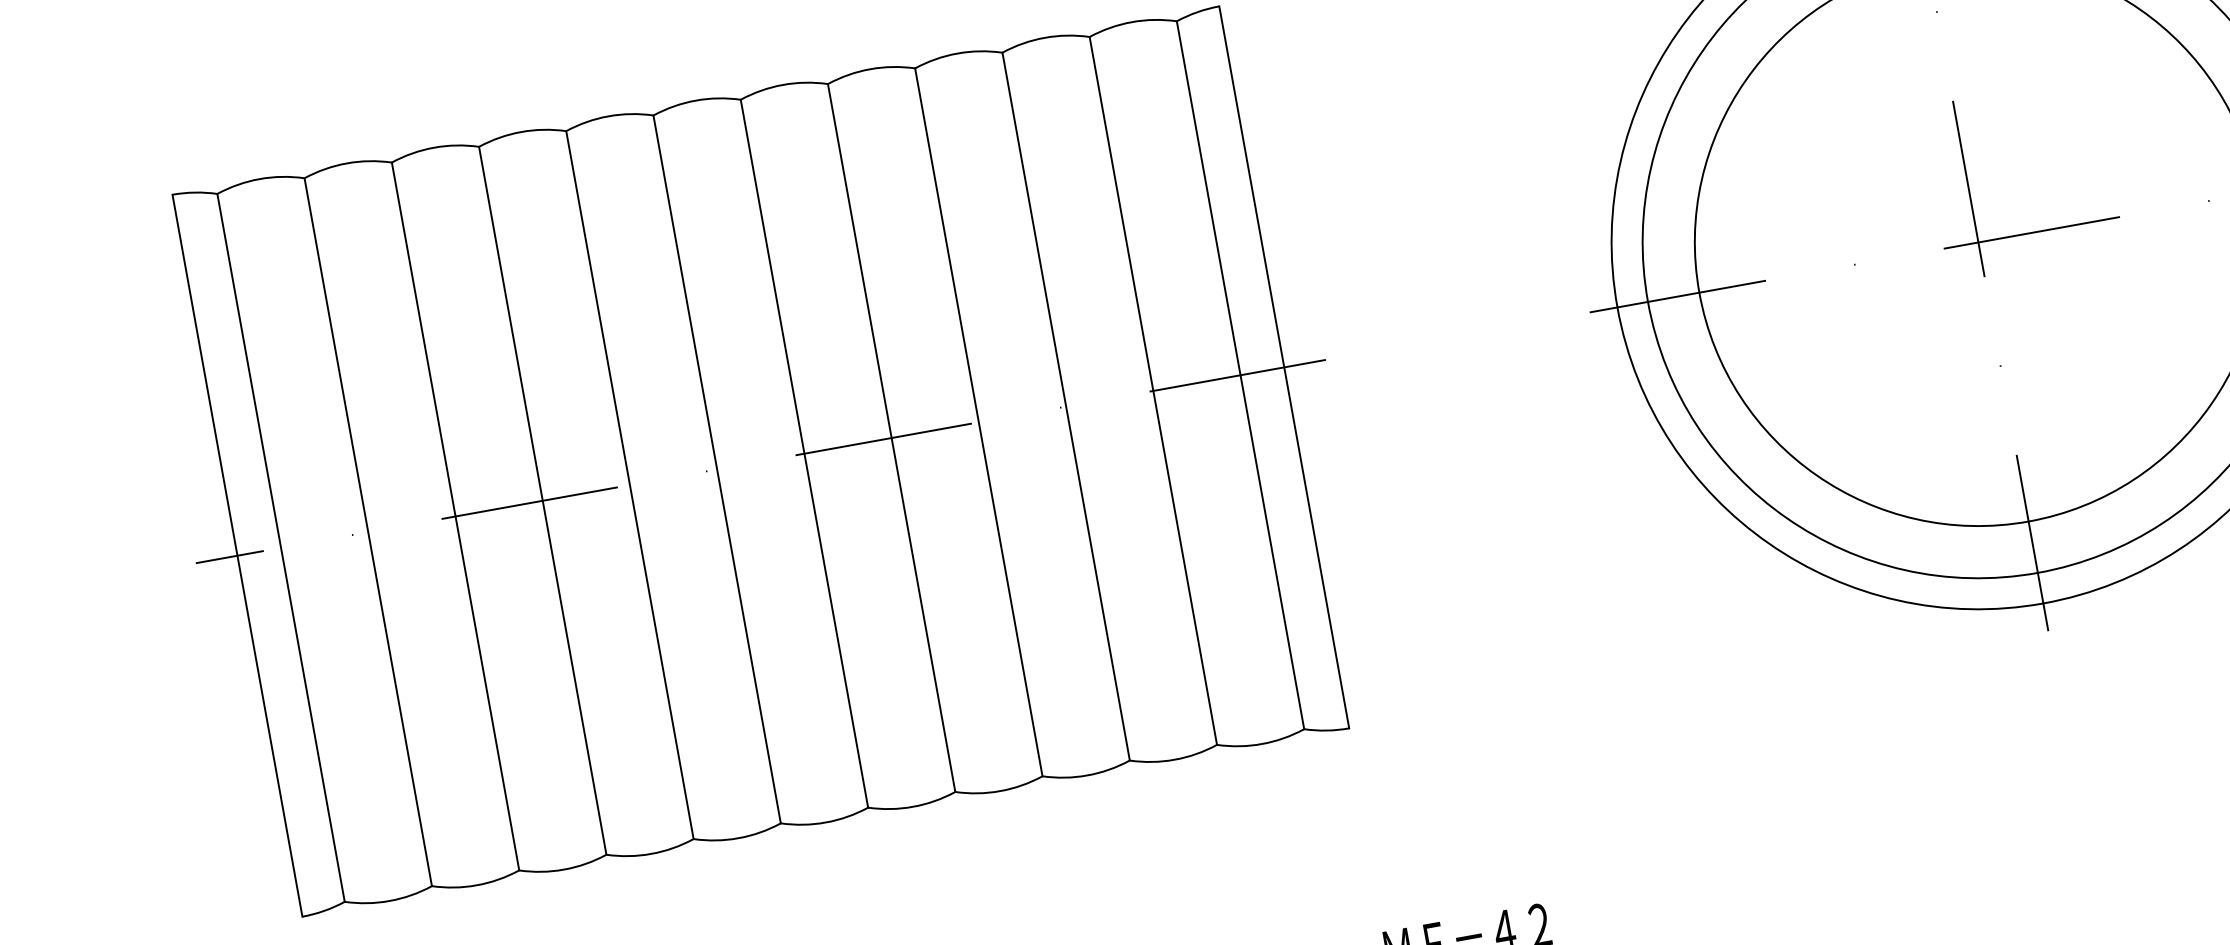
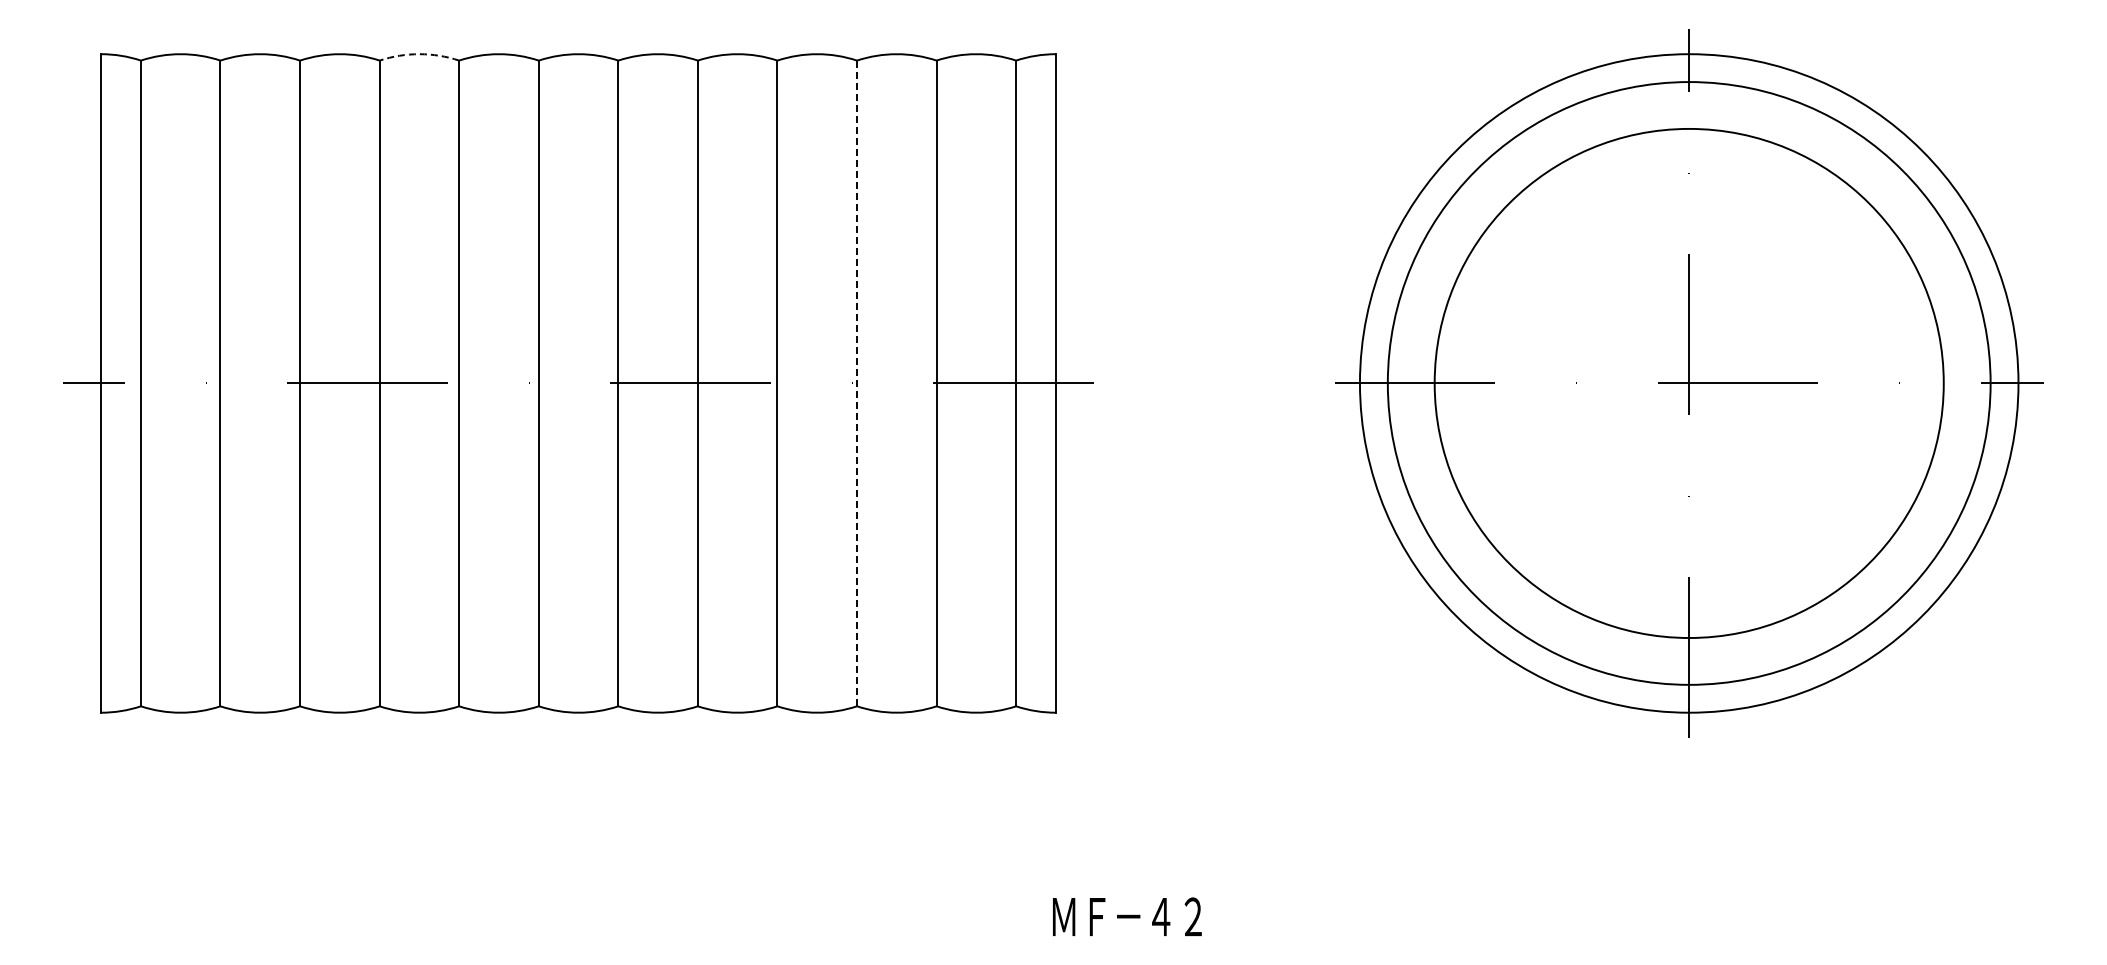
arc: (521, 132) -> (419, 54), solid -> dashed
line: (1066, 406) -> (857, 383), solid -> dashed

